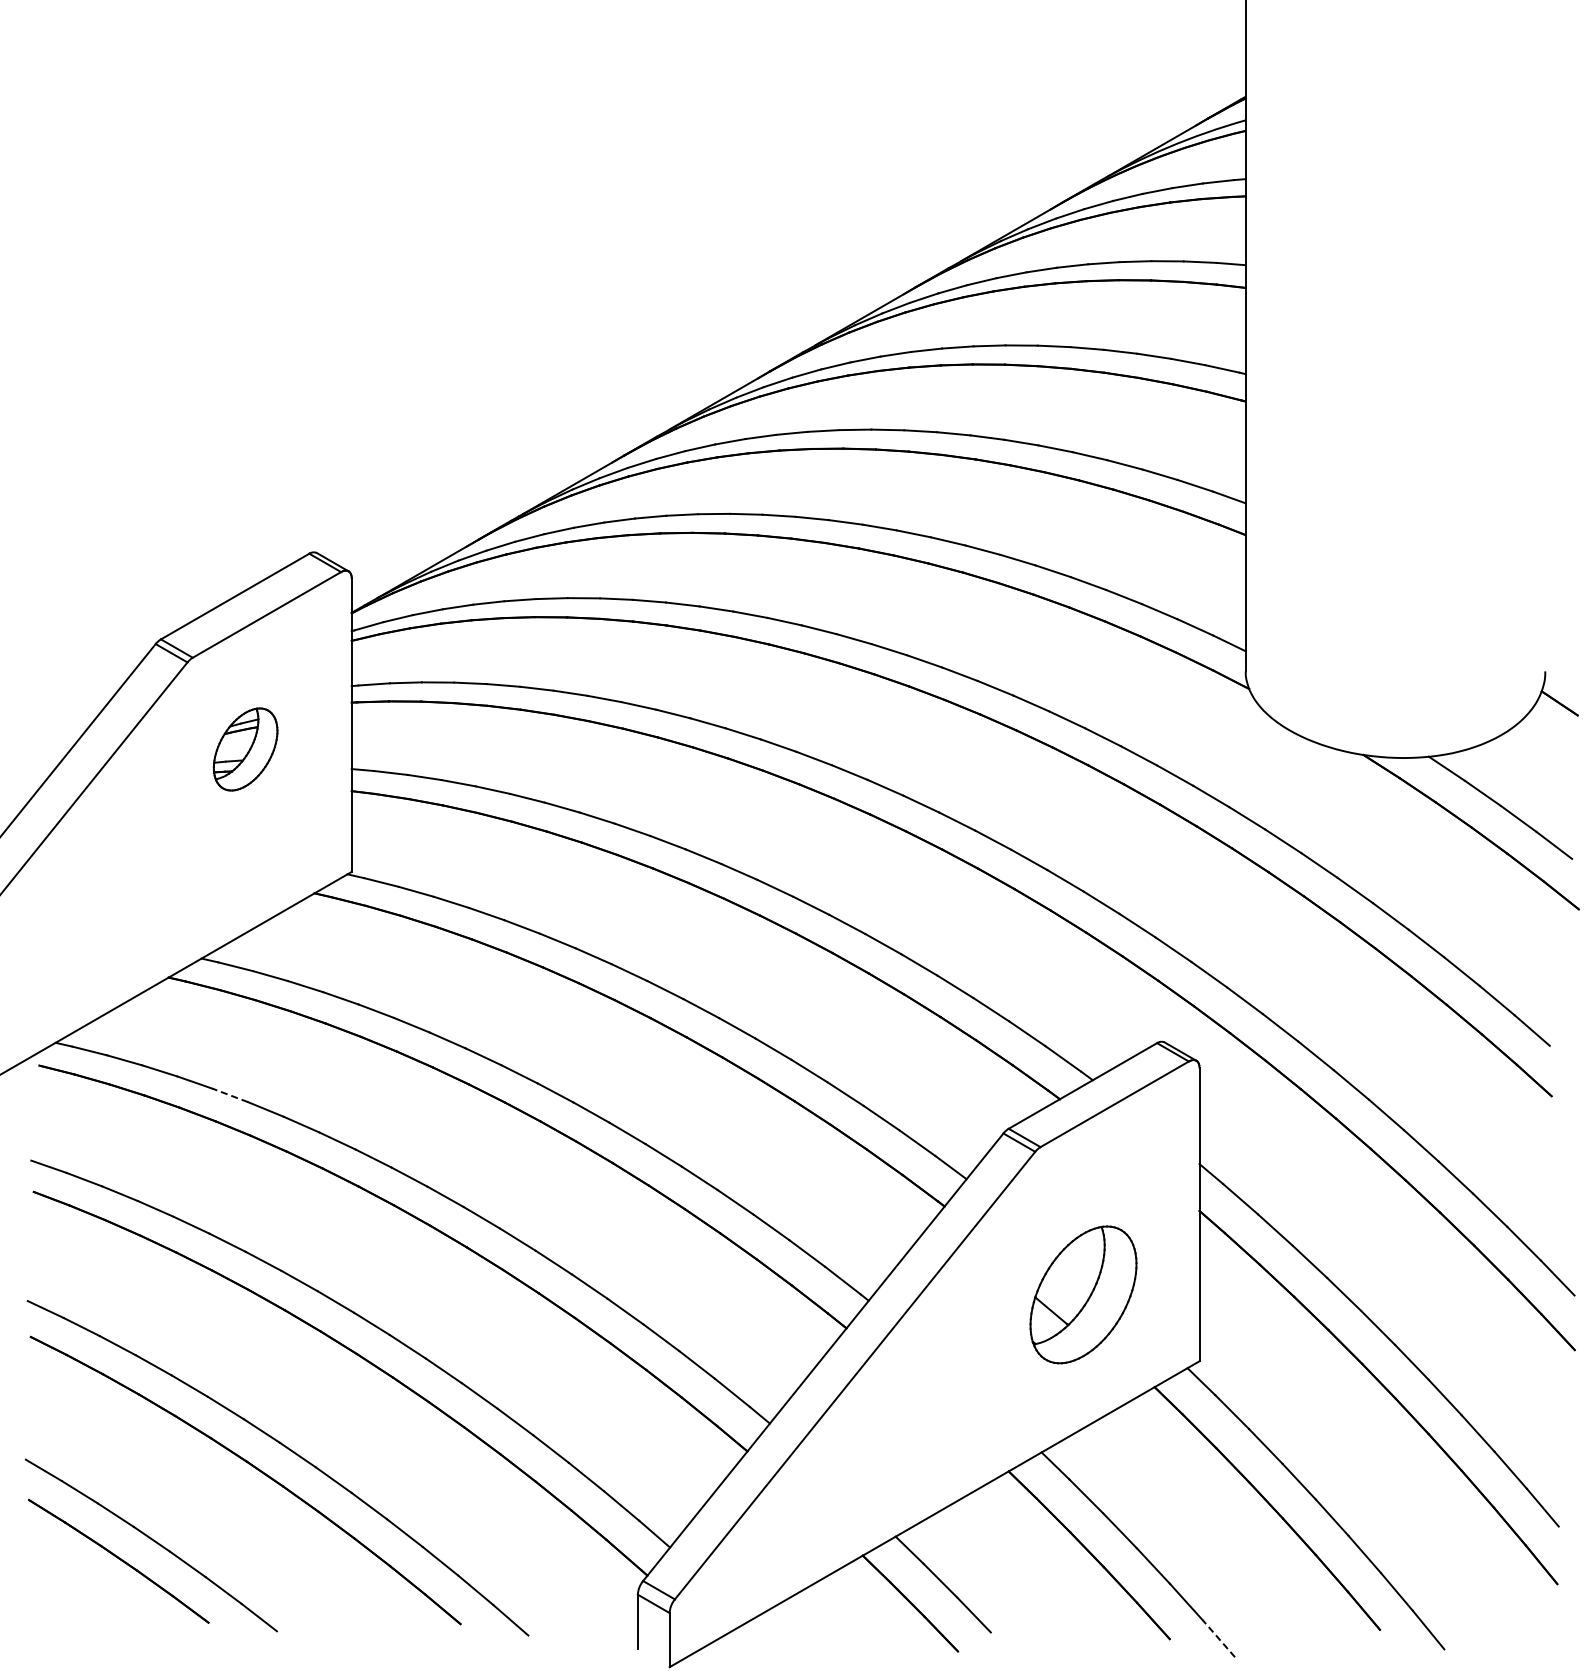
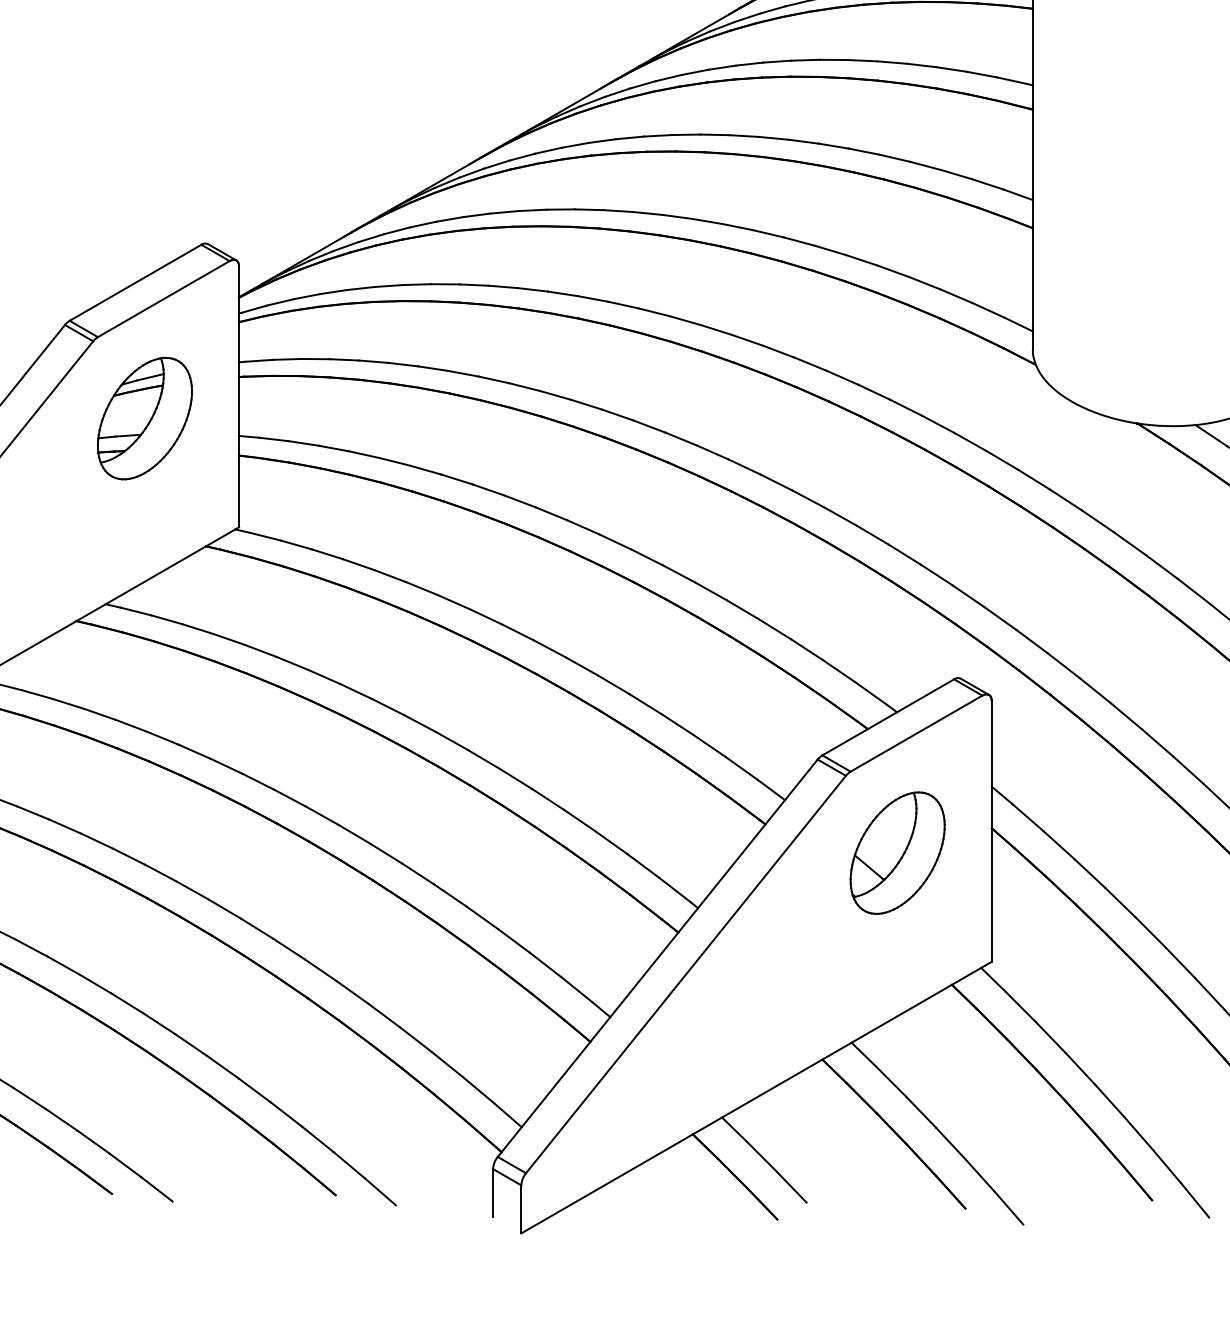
part: (245, 749) -> (144, 418), size x1.67
line: (229, 1095) -> (130, 725), dashed -> solid
part: (1083, 1294) -> (897, 852), moved
line: (1218, 1638) -> (1008, 1207), dashed -> solid

